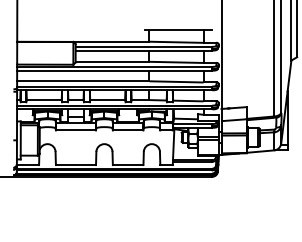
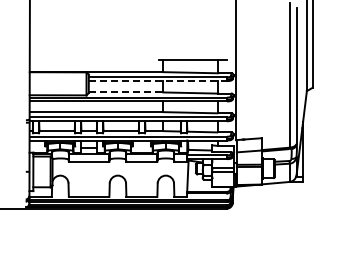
line: (144, 50) -> (158, 81), solid -> dashed
line: (112, 61) -> (126, 92), solid -> dashed

